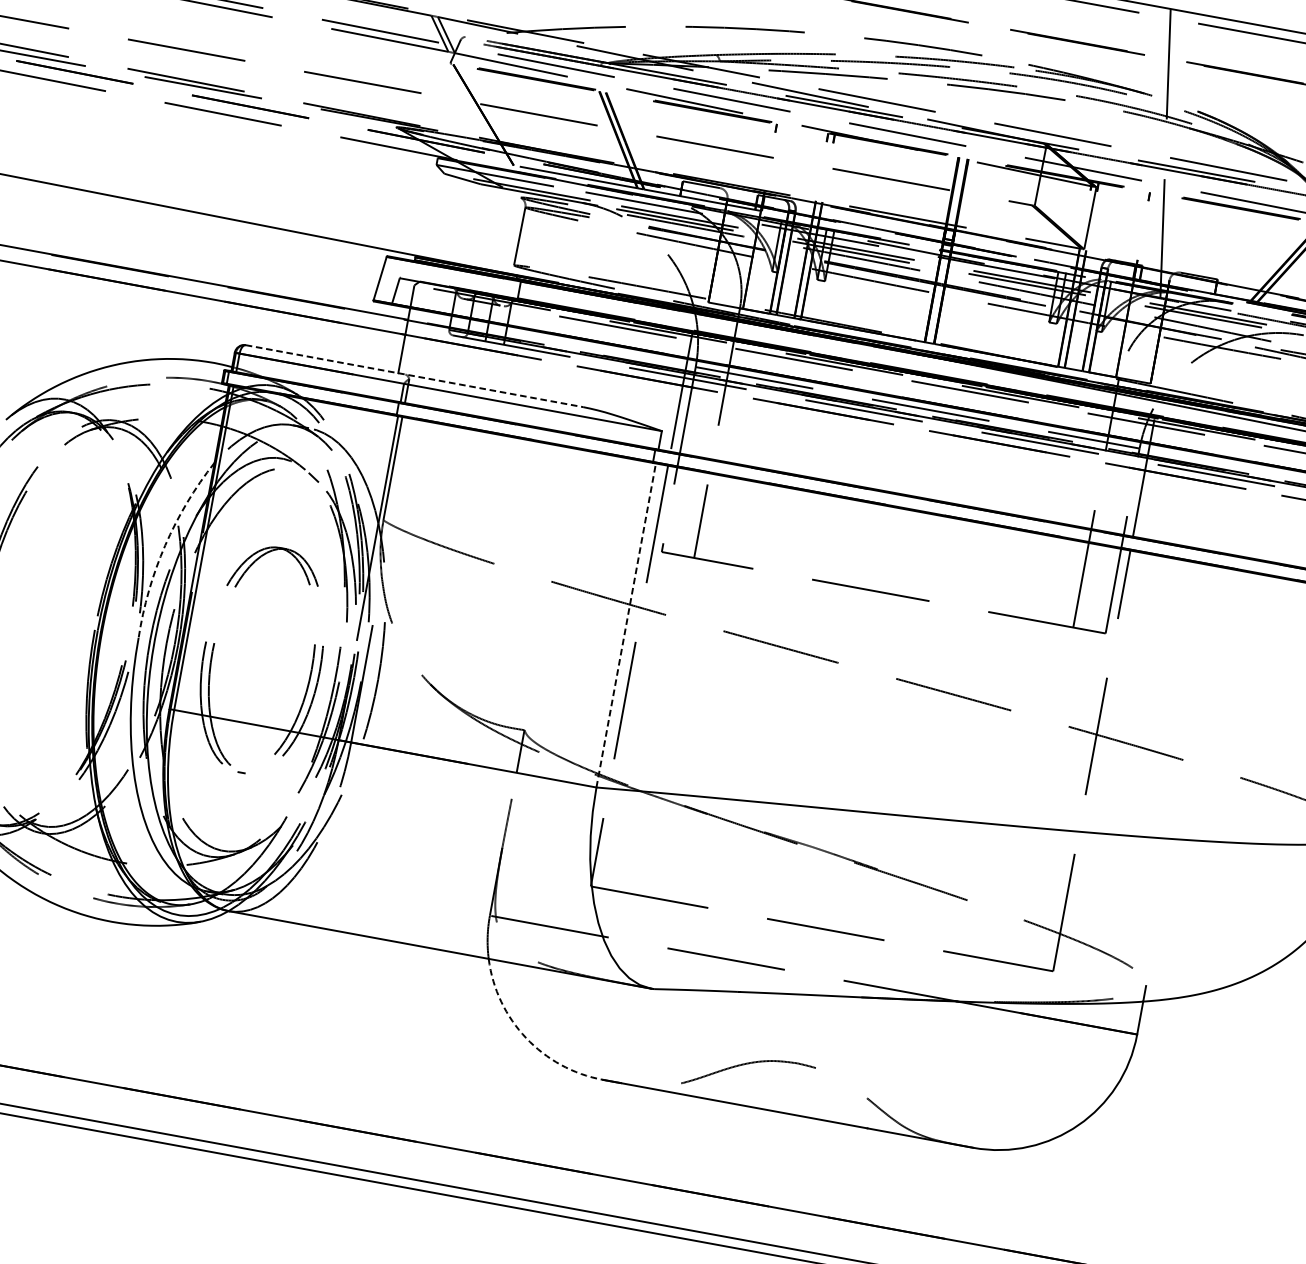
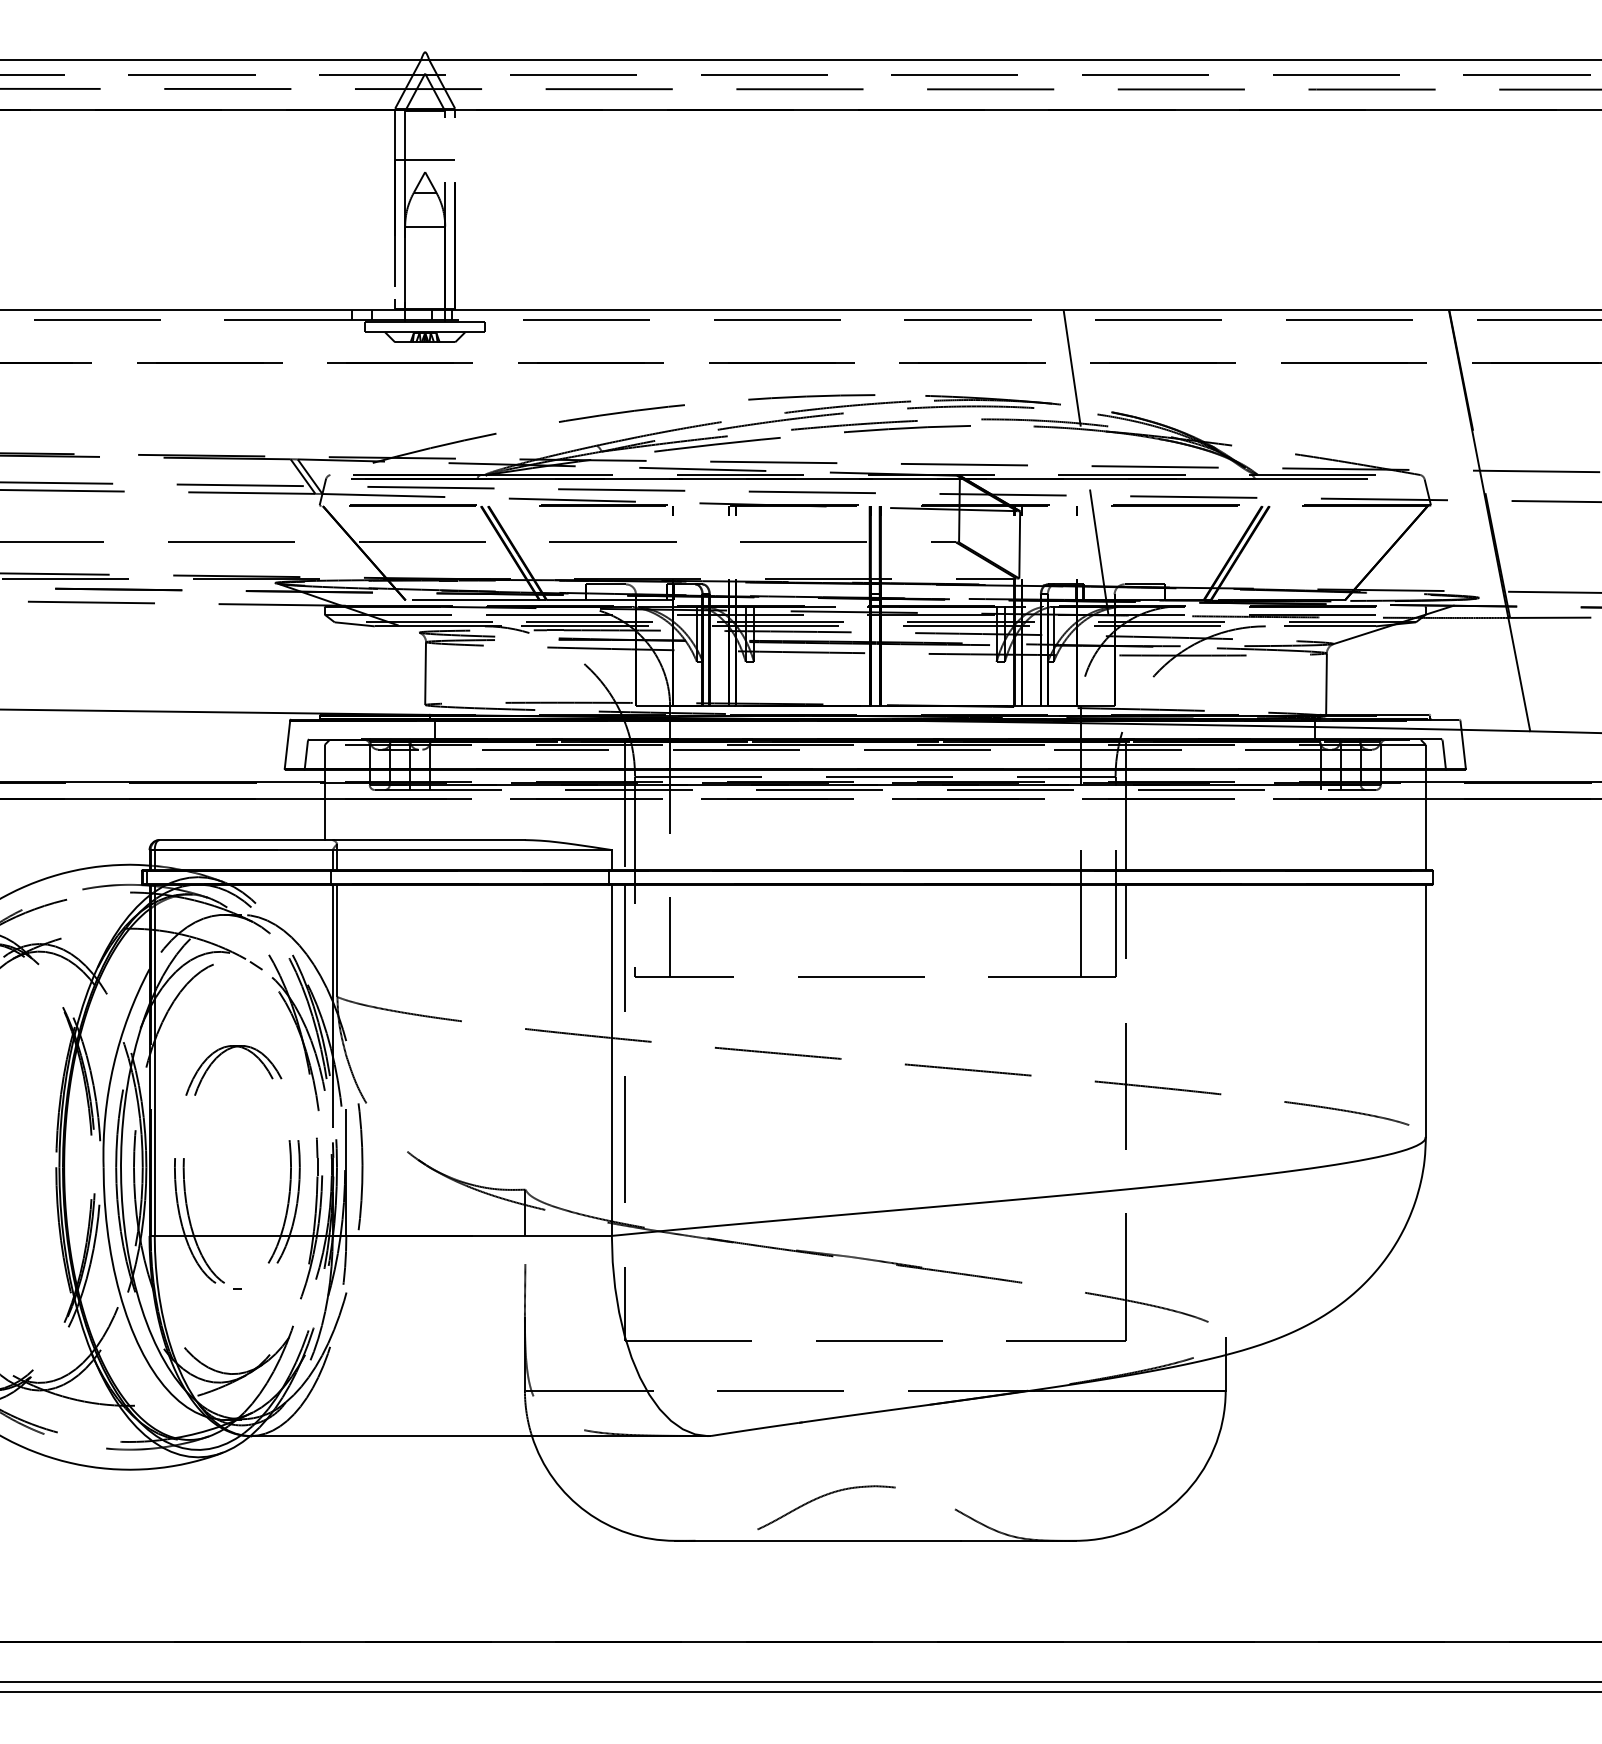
line: (414, 376) -> (342, 840), dashed -> solid
arc: (165, 545) -> (113, 1065), dashed -> solid
line: (625, 625) -> (611, 1060), dashed -> solid
arc: (526, 1037) -> (586, 1511), dashed -> solid

